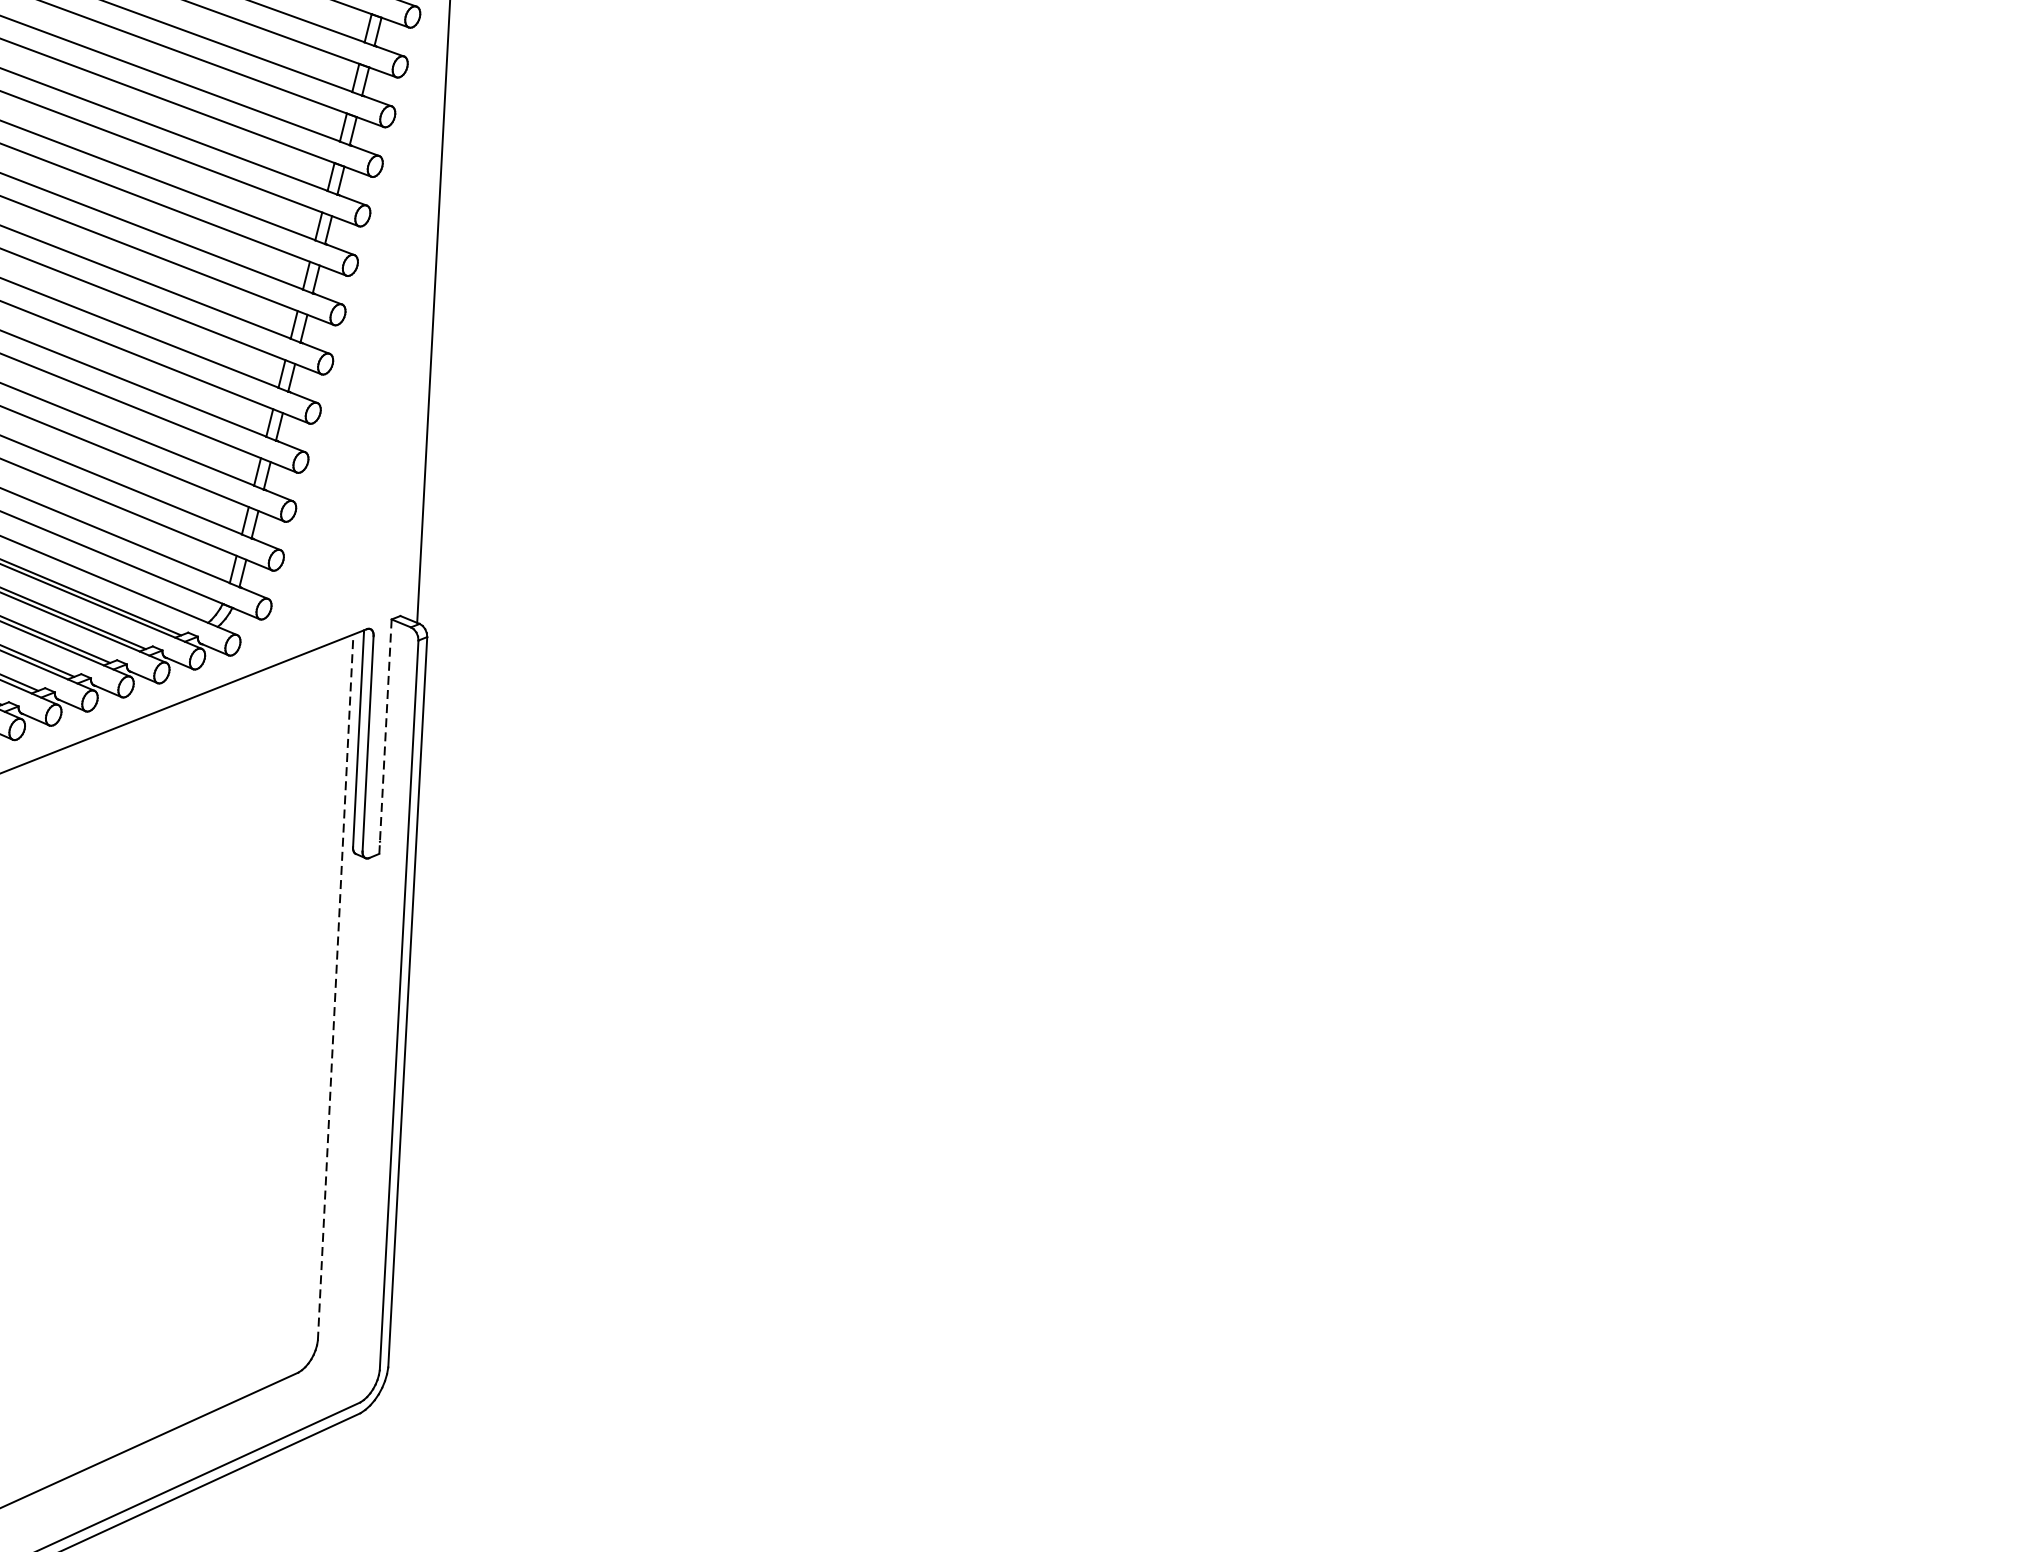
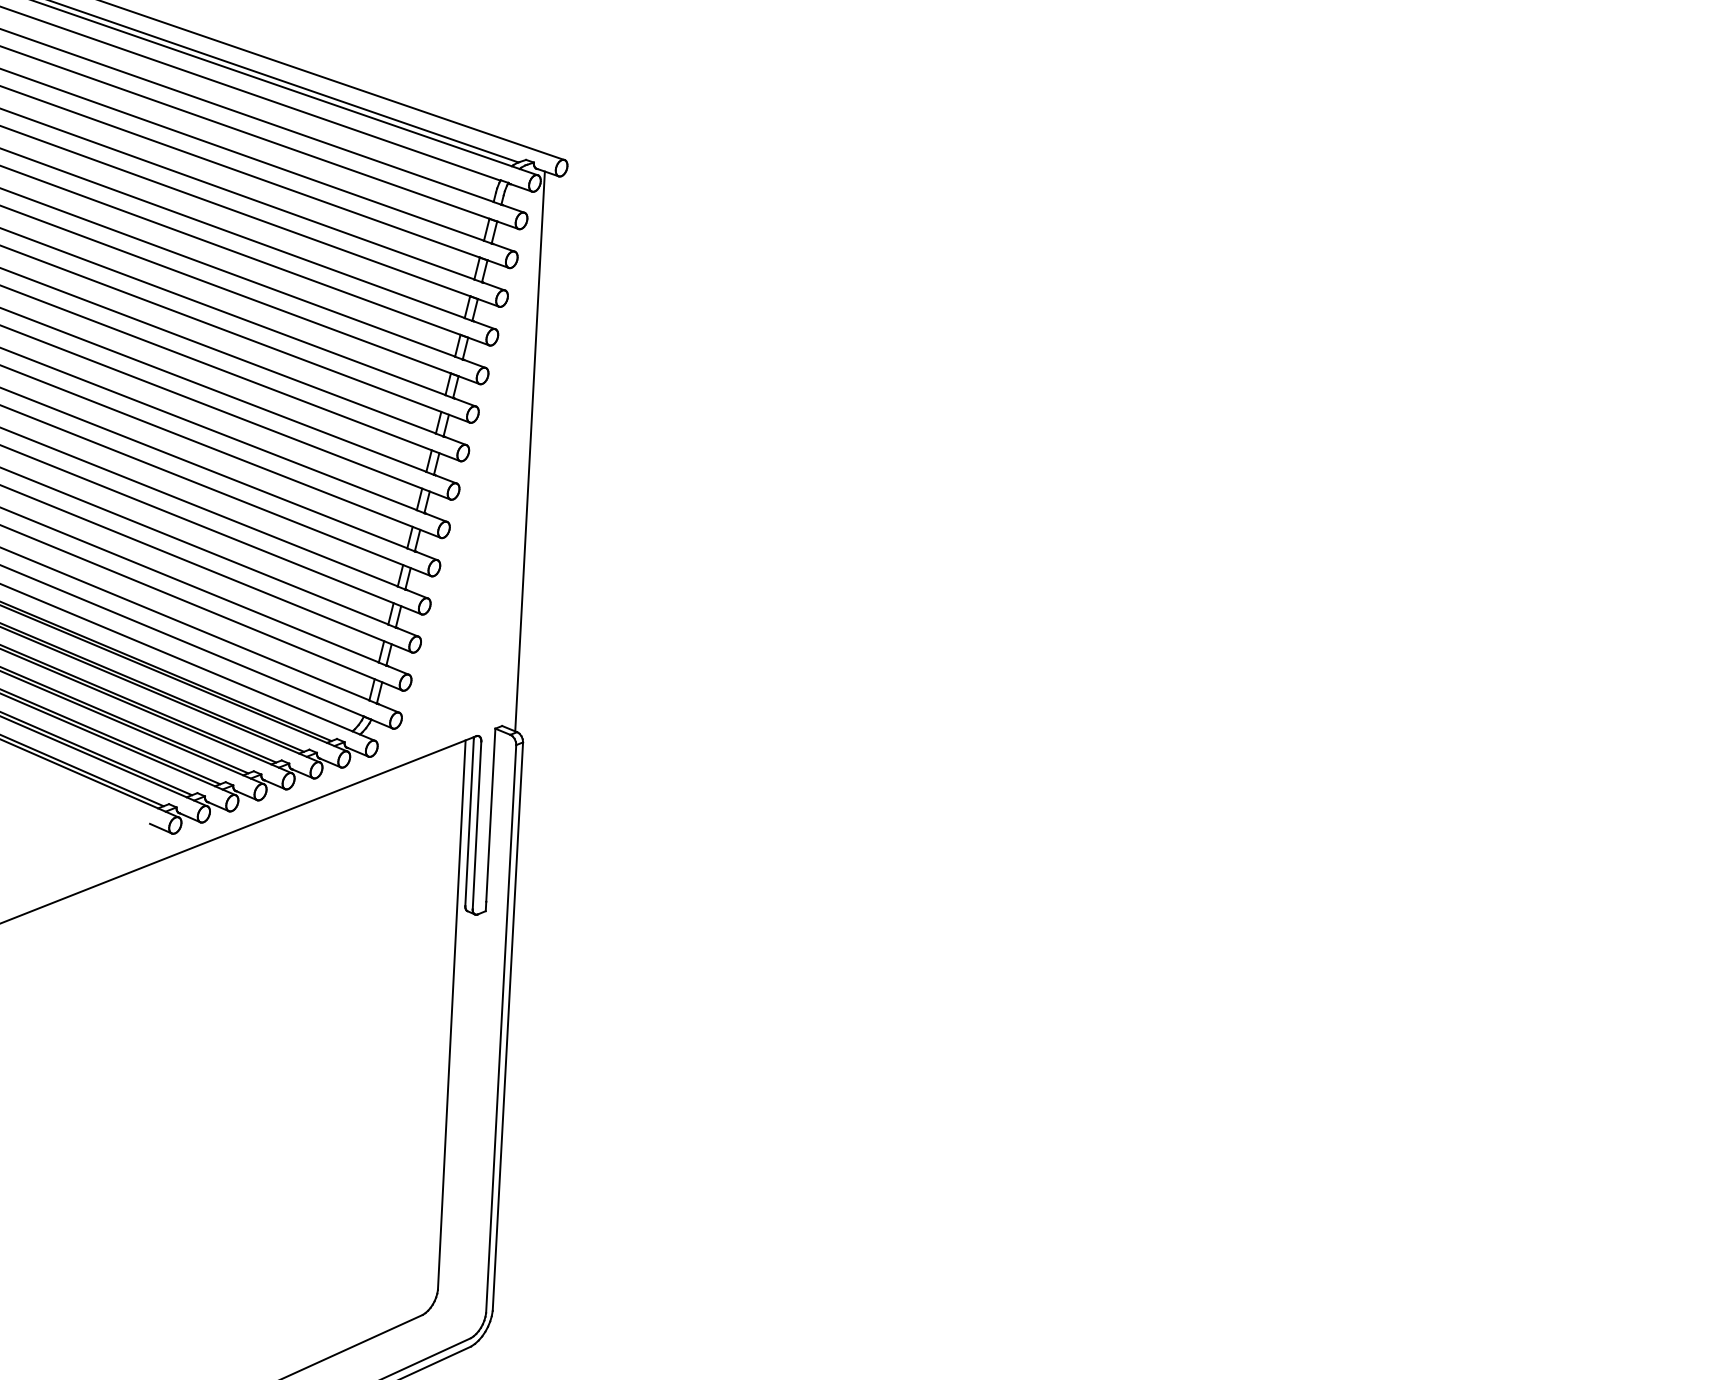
line: (385, 737) -> (490, 820), dashed -> solid
line: (335, 986) -> (451, 1014), dashed -> solid

